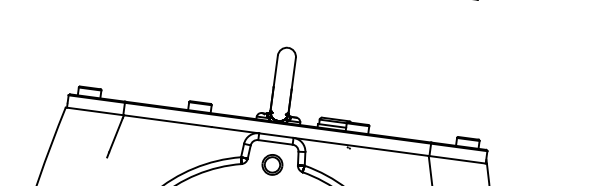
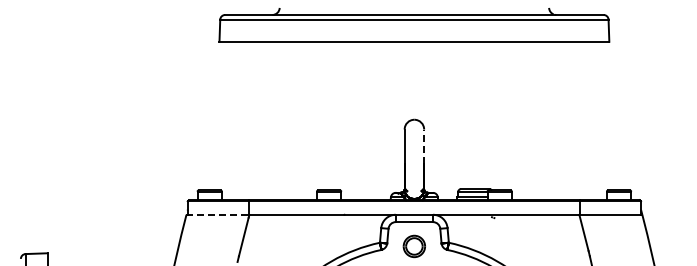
line: (294, 73) -> (424, 146), solid -> dashed
line: (95, 111) -> (218, 214), solid -> dashed

